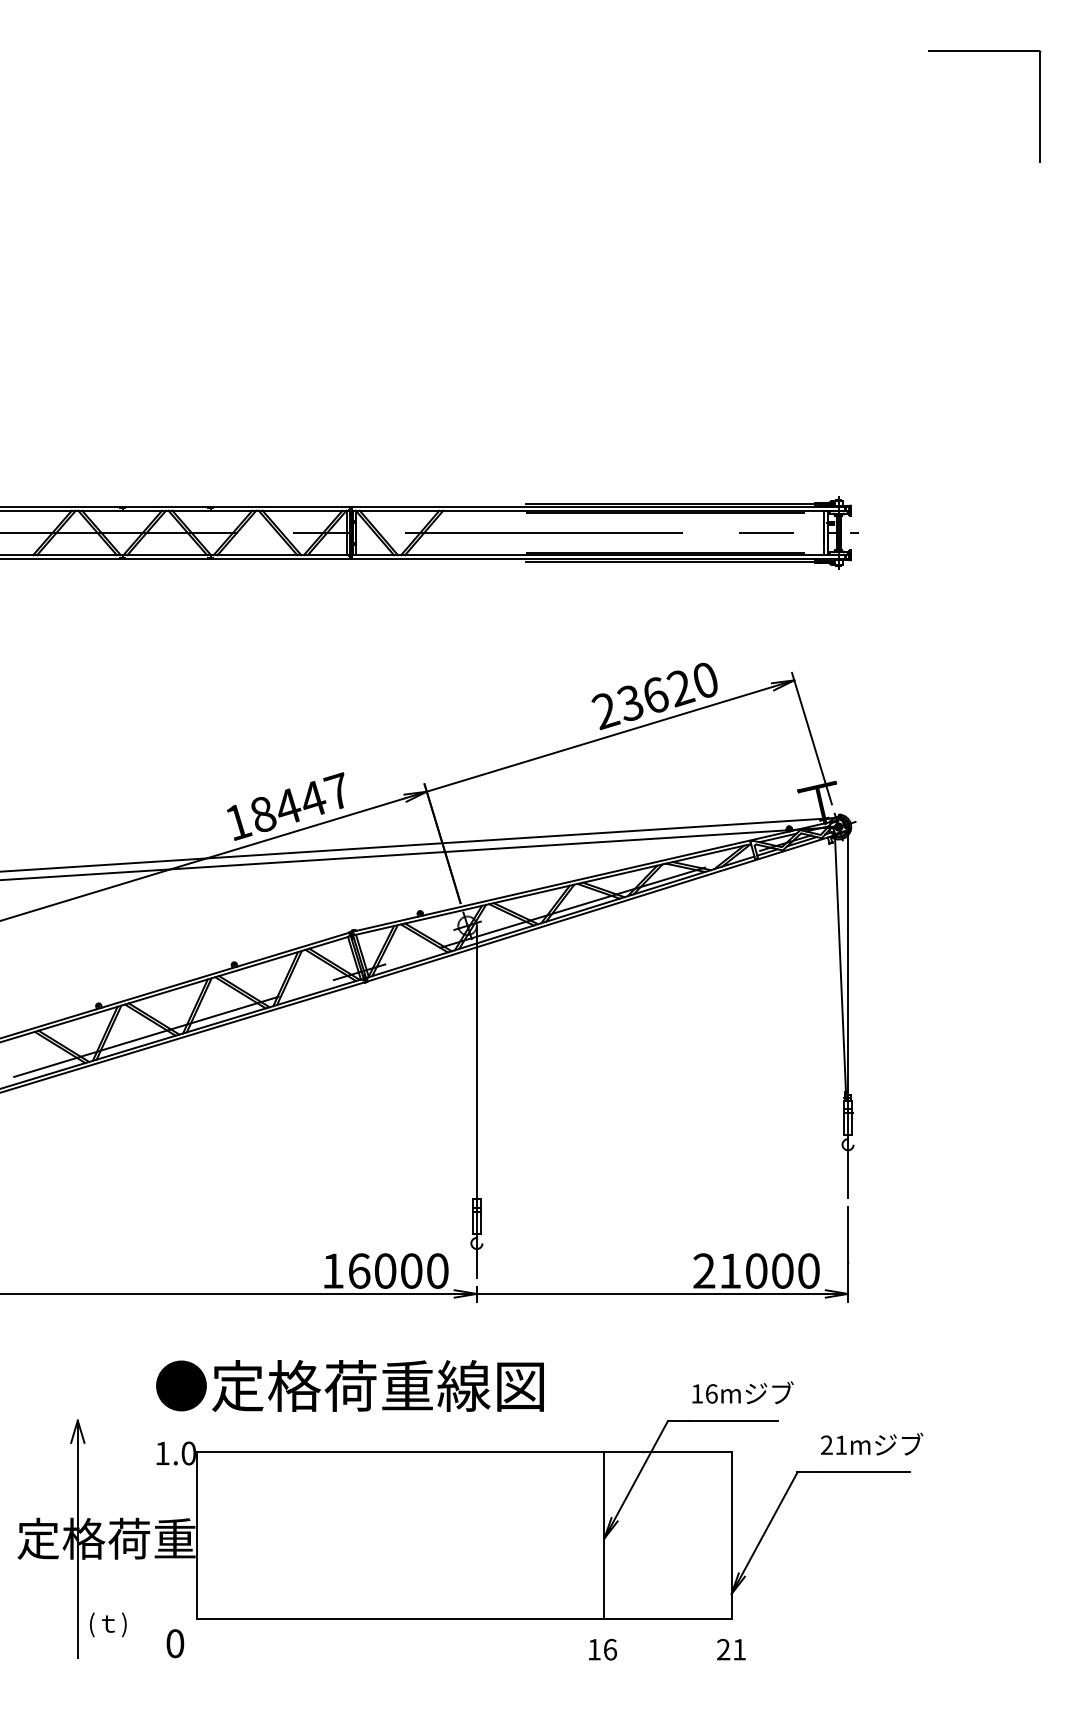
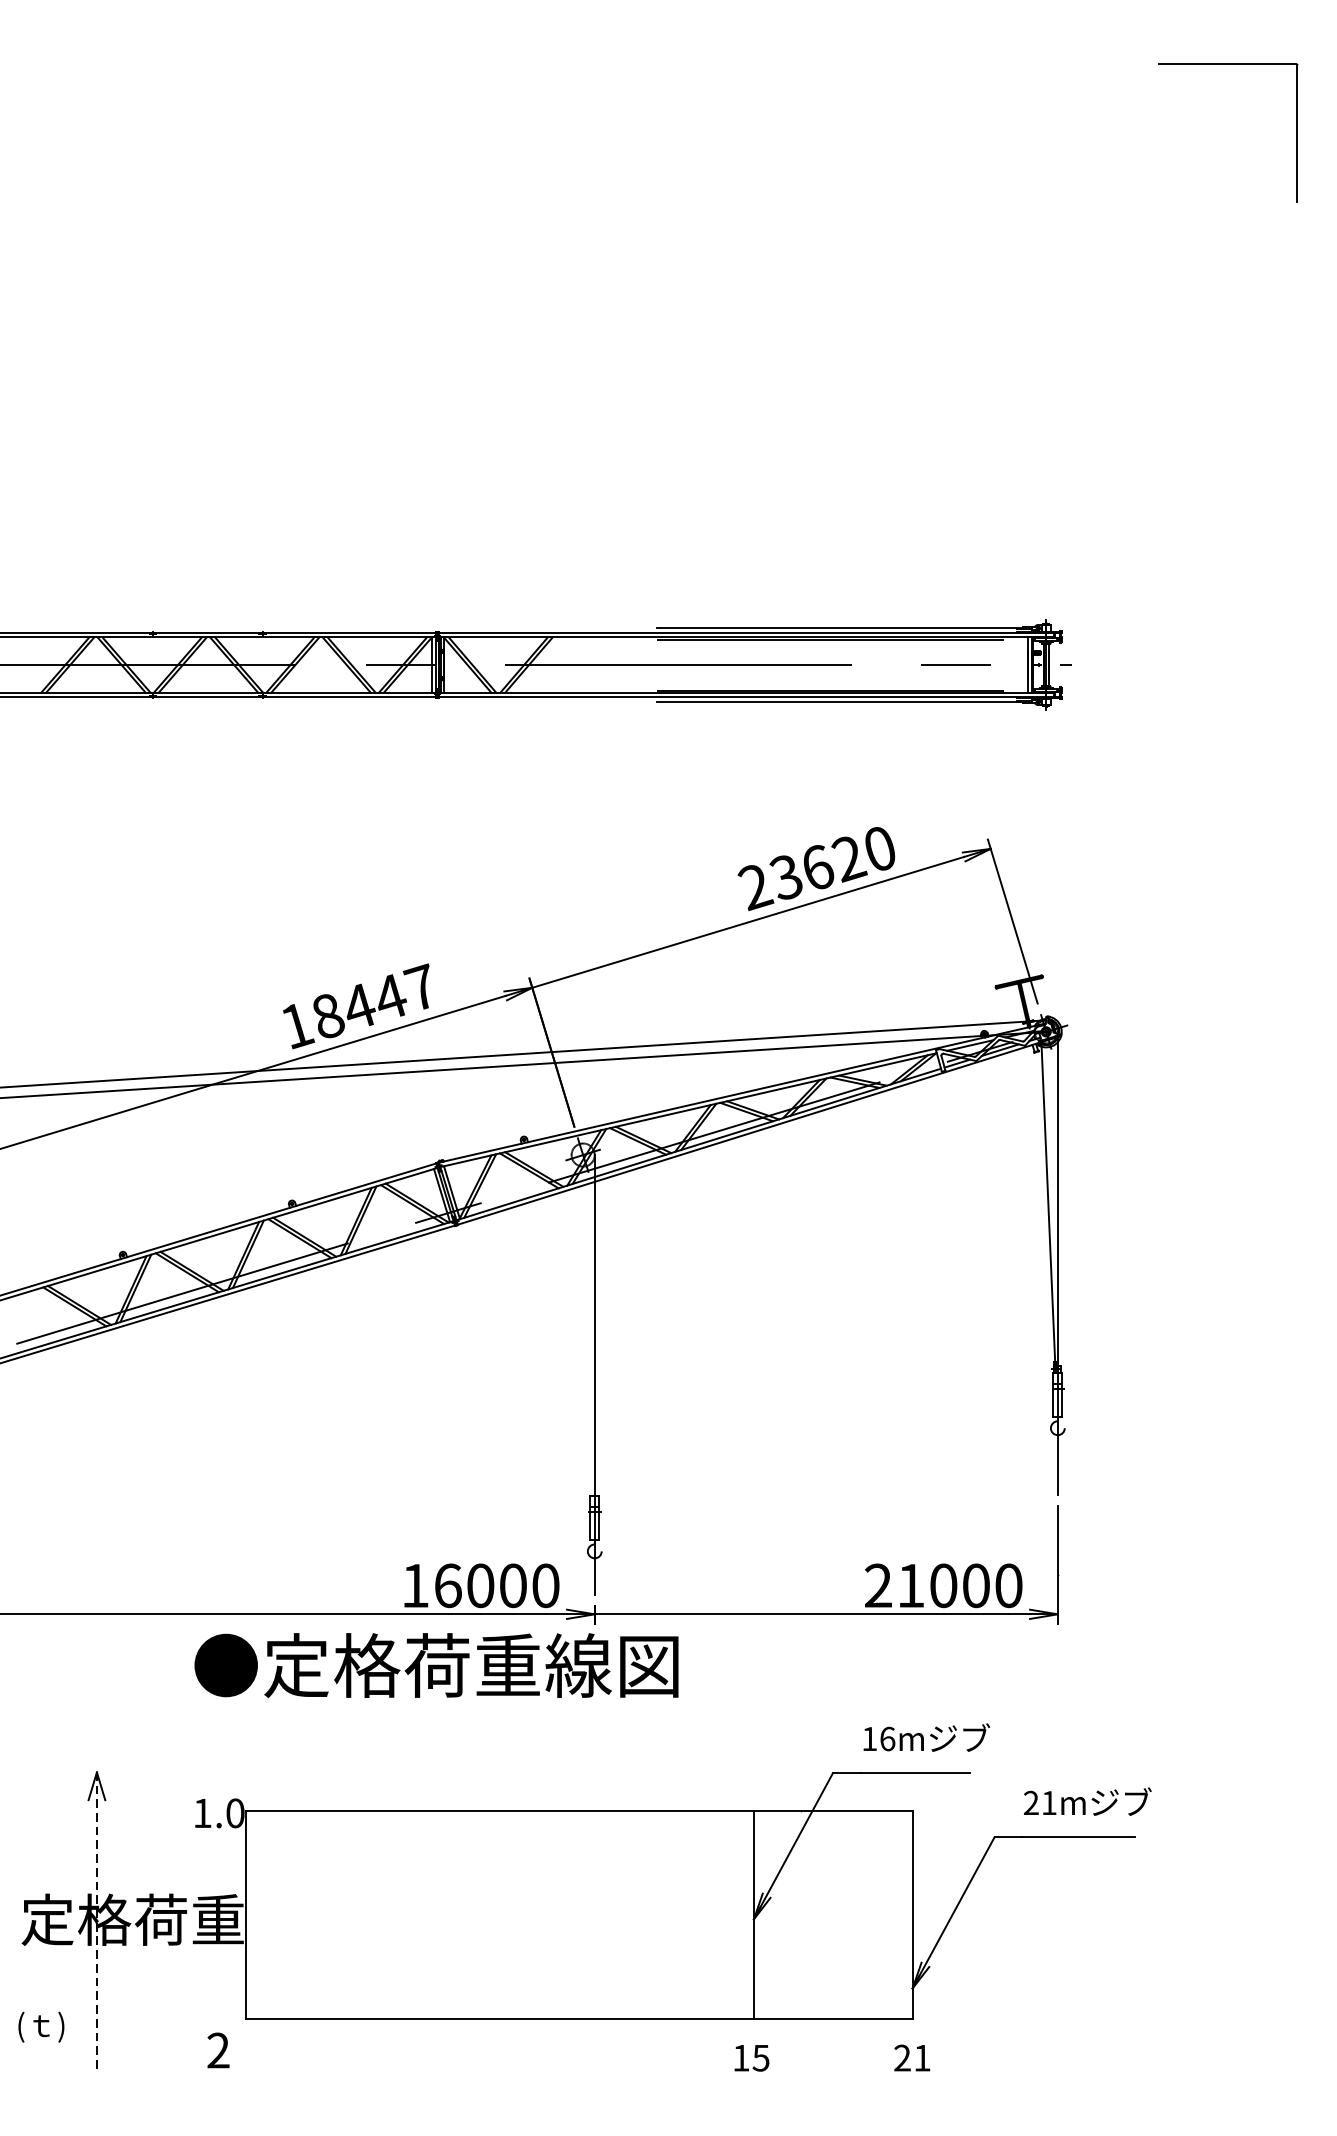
text: (349, 1385) -> (435, 1664), moved
line: (77, 1539) -> (96, 1920), solid -> dashed
text: (108, 1624) -> (41, 2026), moved
text: (175, 1643) -> (218, 2050), 0 -> 2
text: (610, 1649) -> (761, 2057), 16 -> 15

